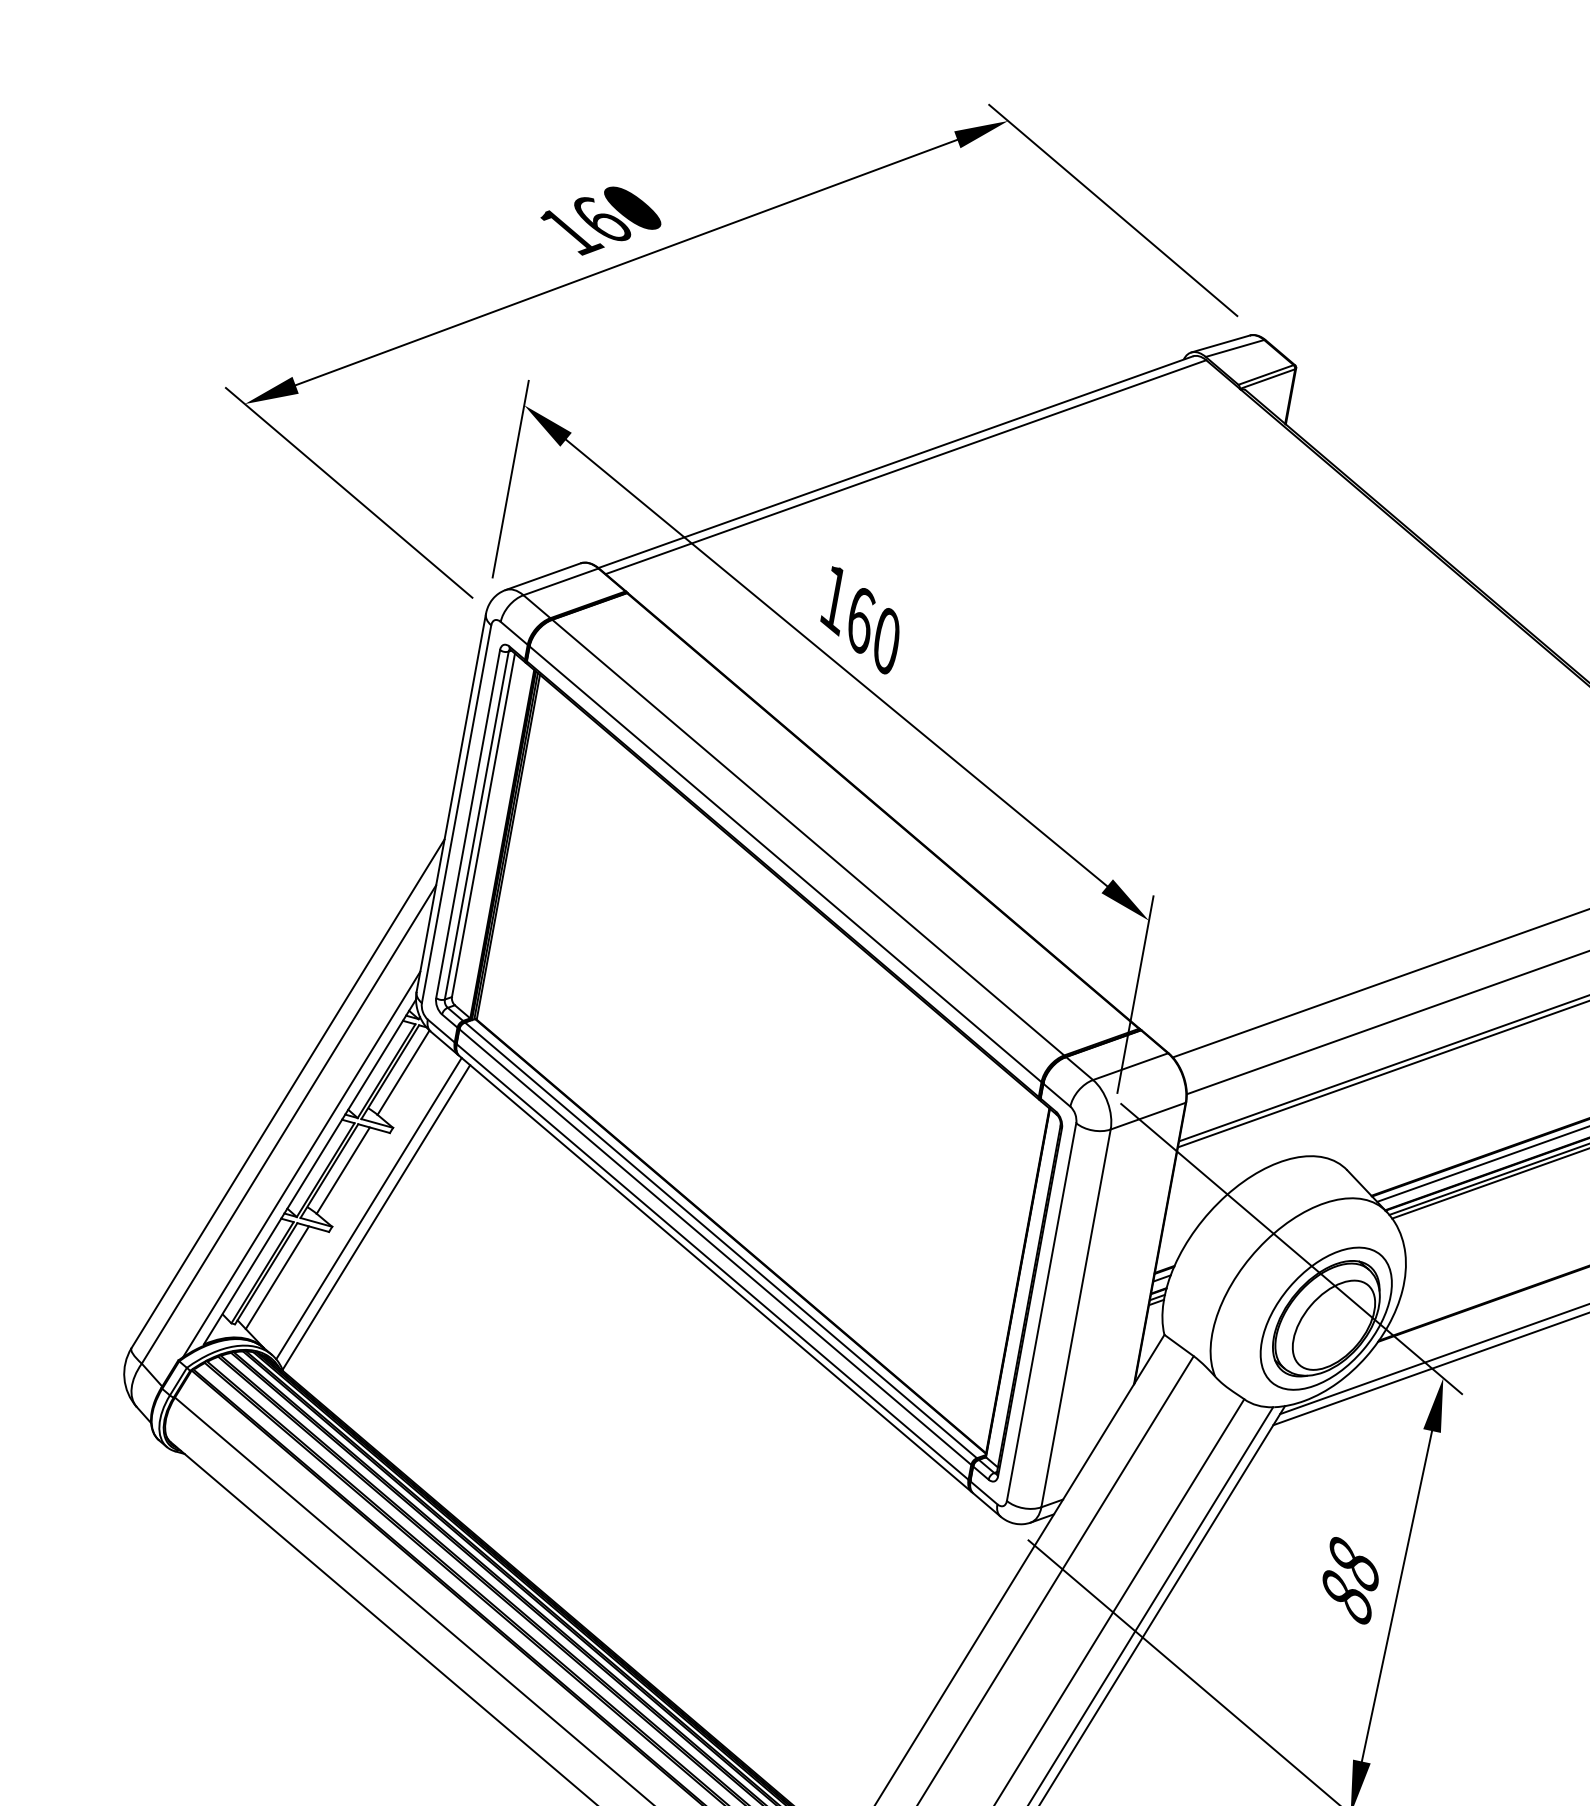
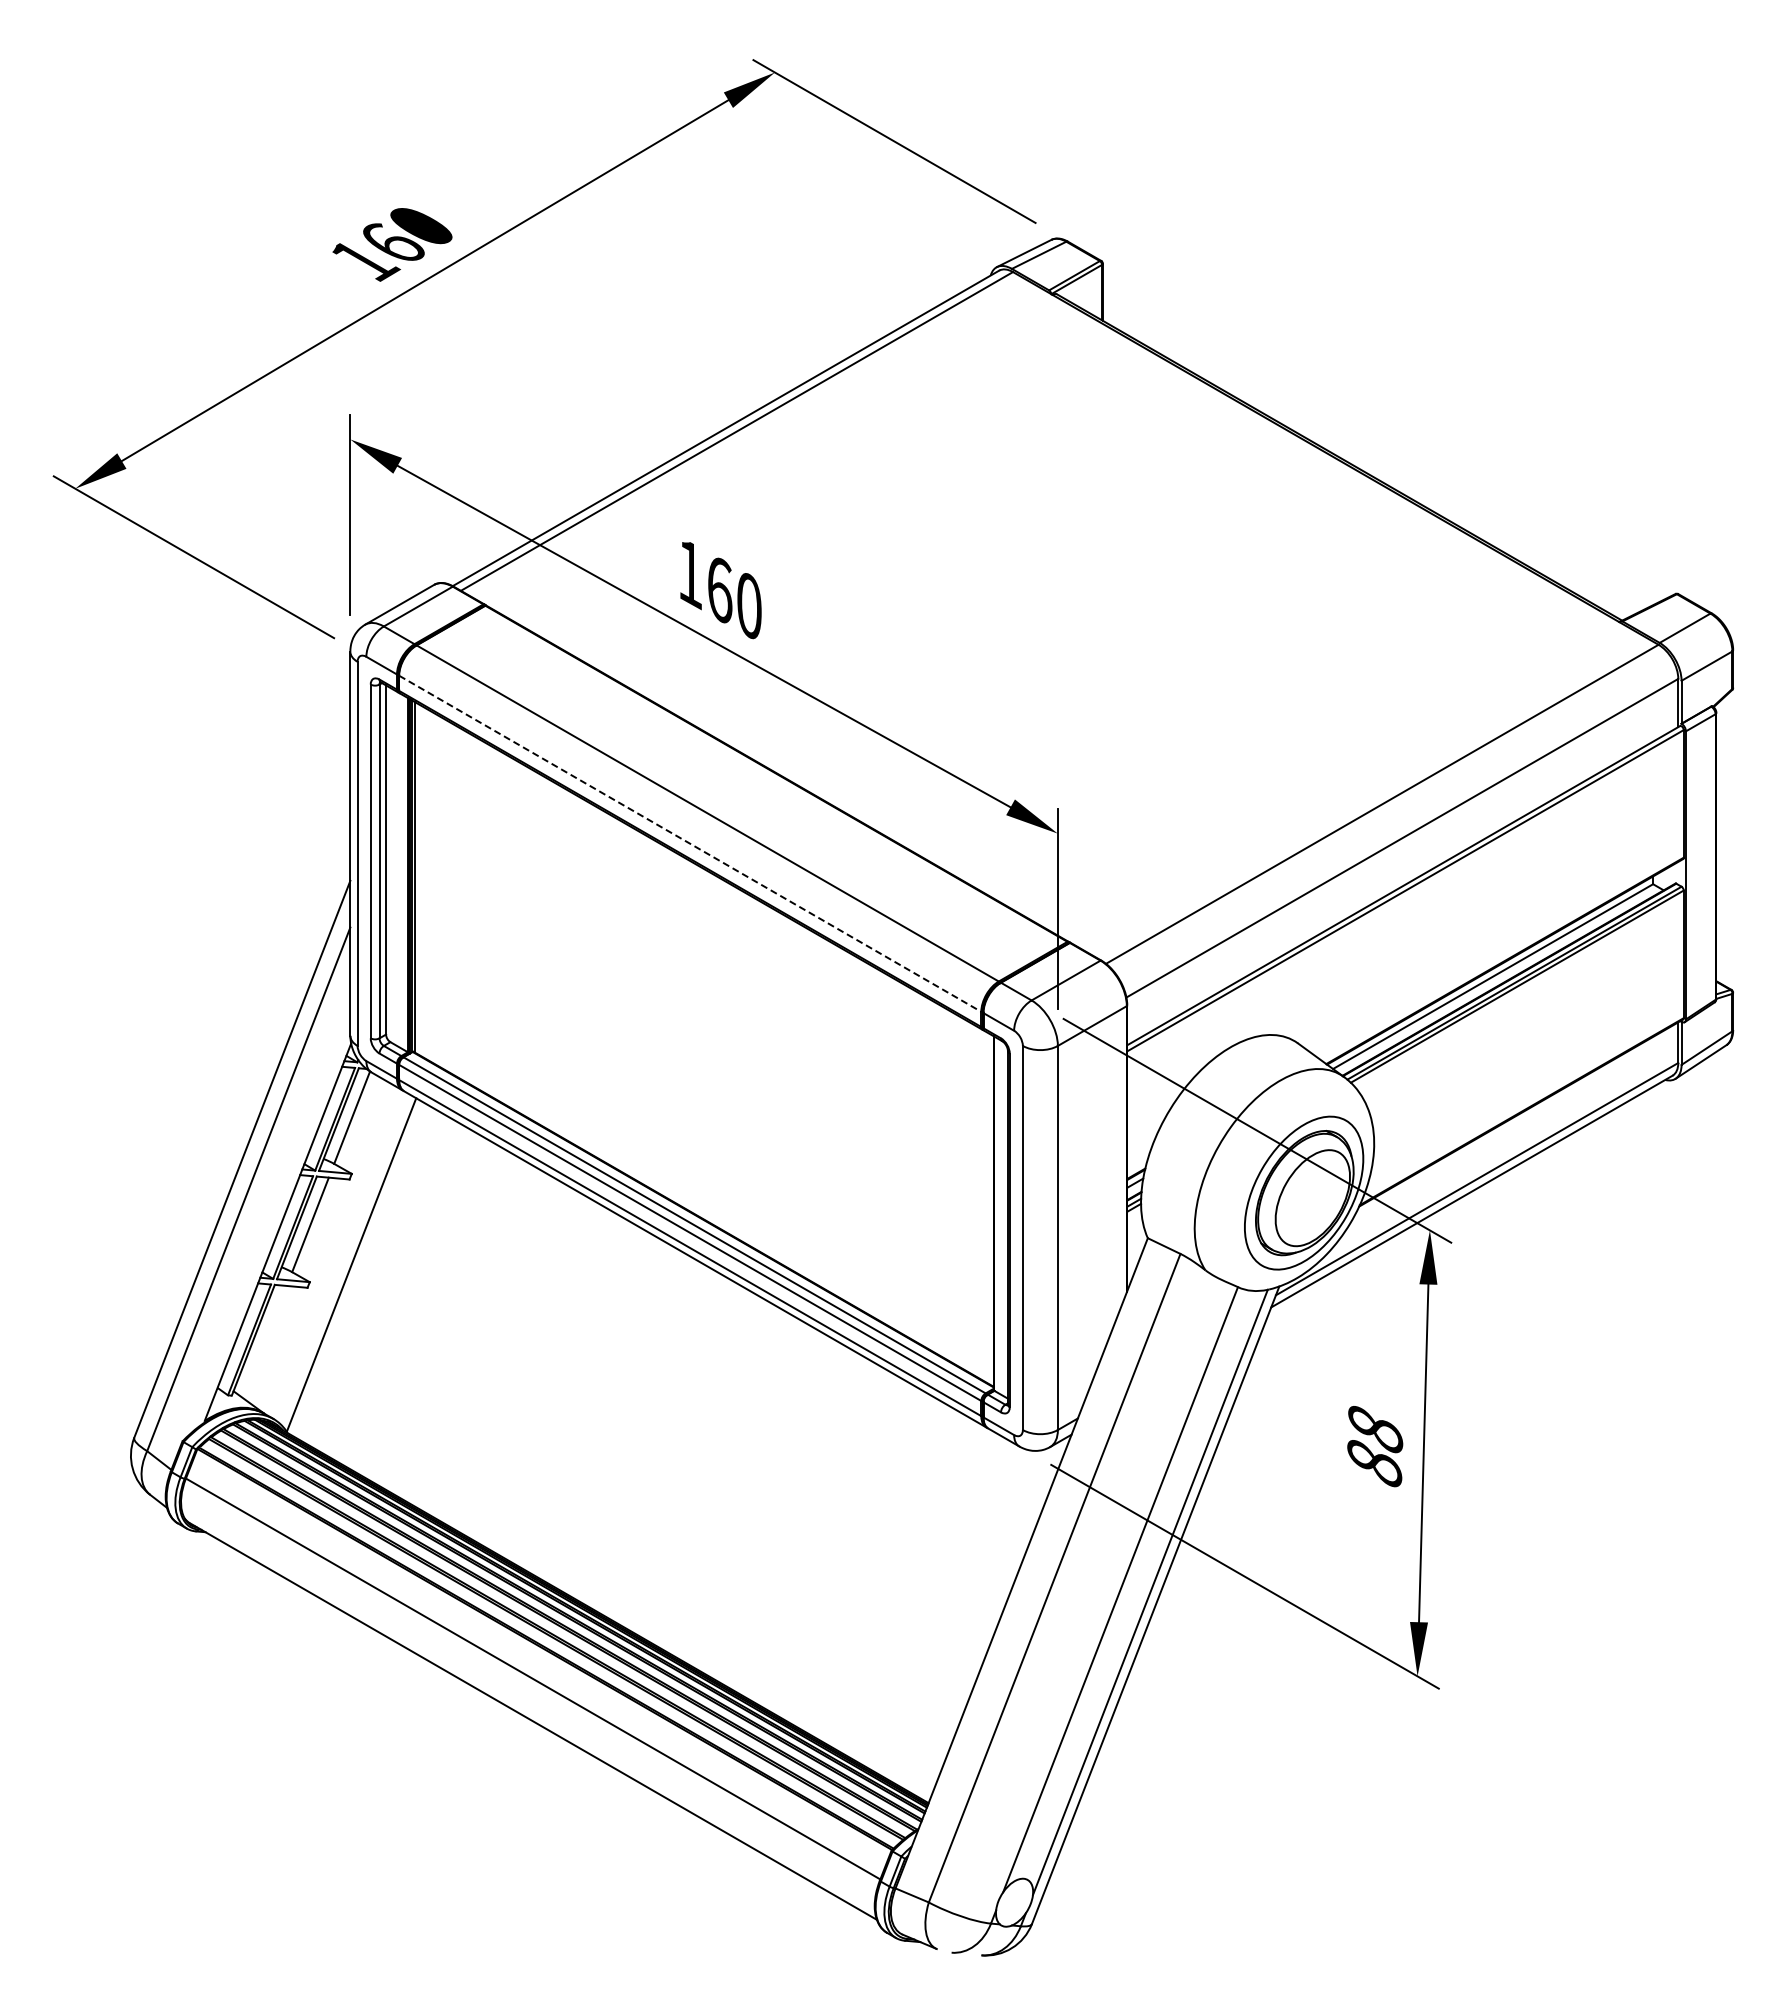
line: (785, 865) -> (690, 844), solid -> dashed
line: (301, 1164) -> (268, 1226), removed
line: (368, 1208) -> (342, 1257), removed
line: (276, 1276) -> (264, 1341), removed

